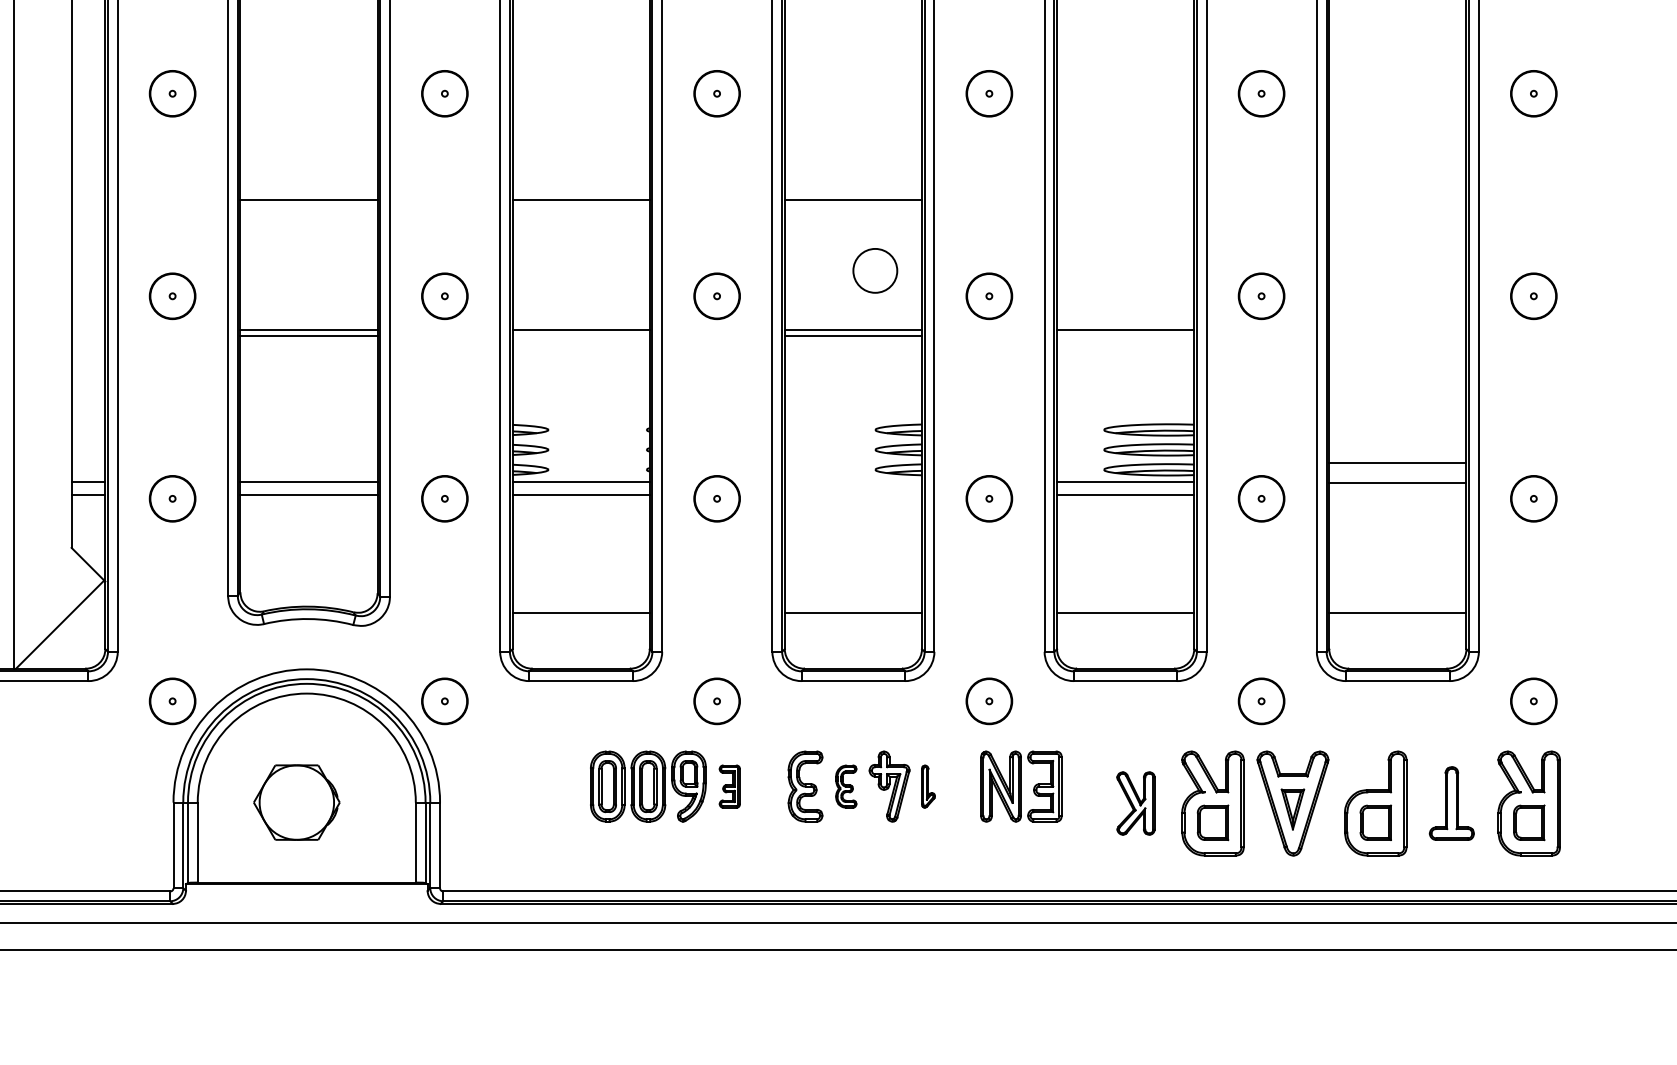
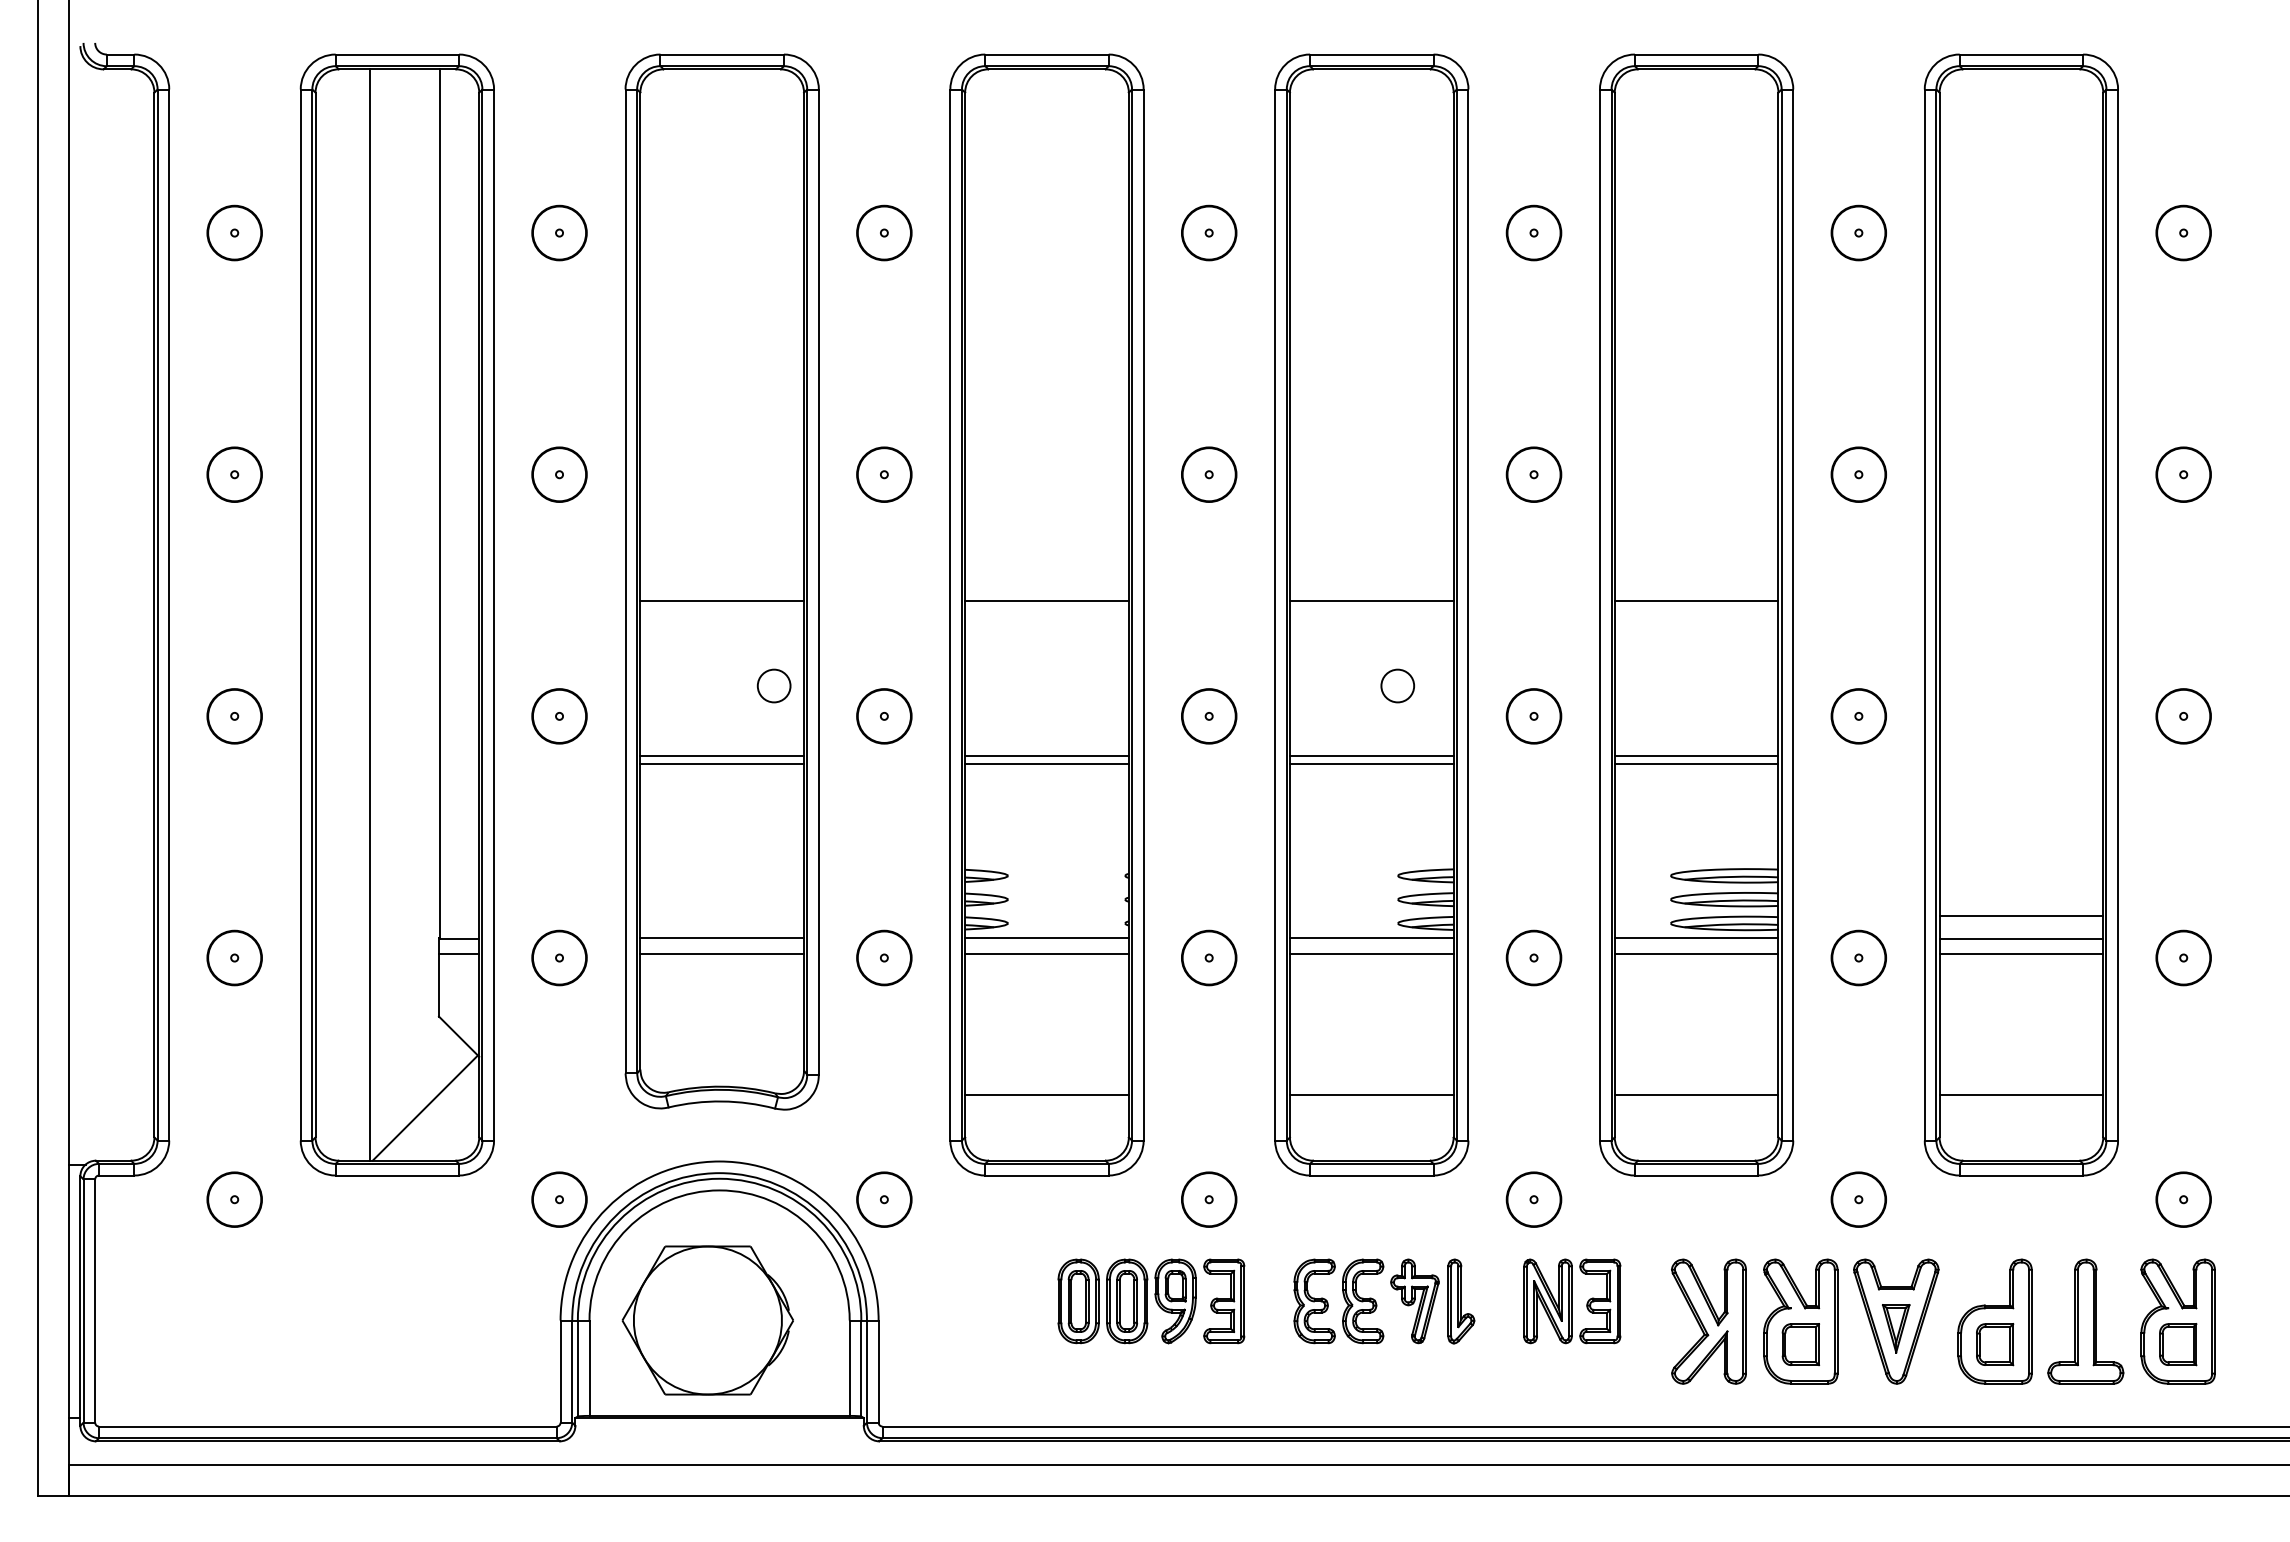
line: (1125, 199) -> (1696, 600), added
circle: (351, 270) -> (773, 685), added
circle: (874, 270) -> (1397, 685), size x0.62
line: (580, 336) -> (1046, 764), added
line: (1125, 336) -> (1696, 764), added
line: (853, 482) -> (1371, 938), added
line: (853, 495) -> (1371, 953), added
line: (1397, 495) -> (2021, 953), added
part: (729, 786) -> (1224, 1301), size x1.67
part: (846, 786) -> (1363, 1301), size x1.67
part: (928, 786) -> (1461, 1301), size x1.67
part: (296, 802) -> (707, 1320), size x1.67
part: (1135, 803) -> (1708, 1321), size x1.67
part: (1451, 803) -> (2085, 1321), size x1.43

